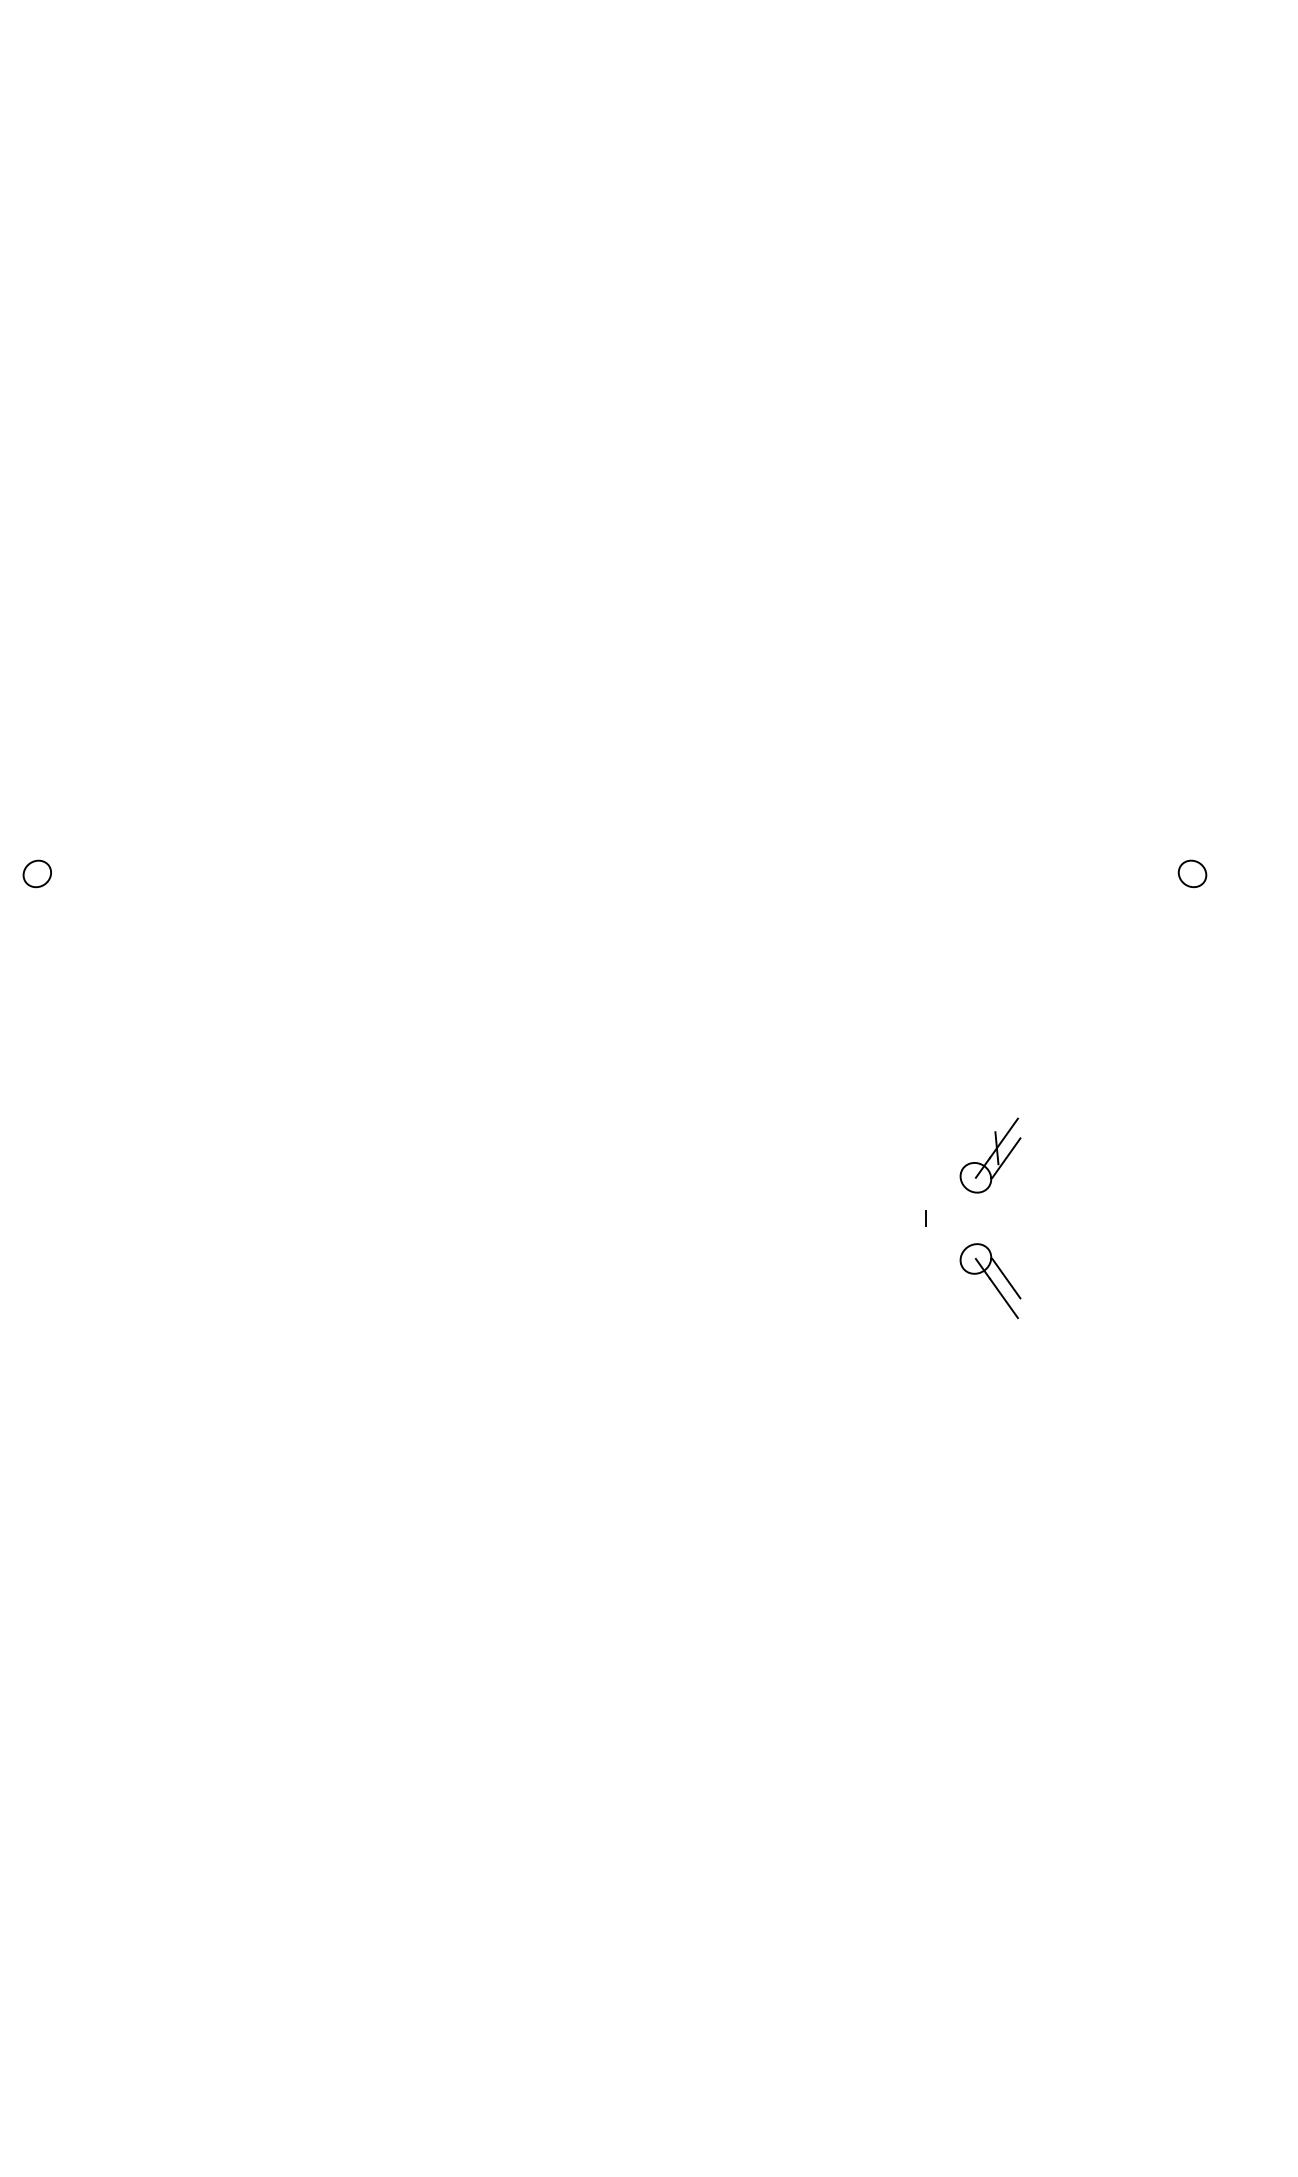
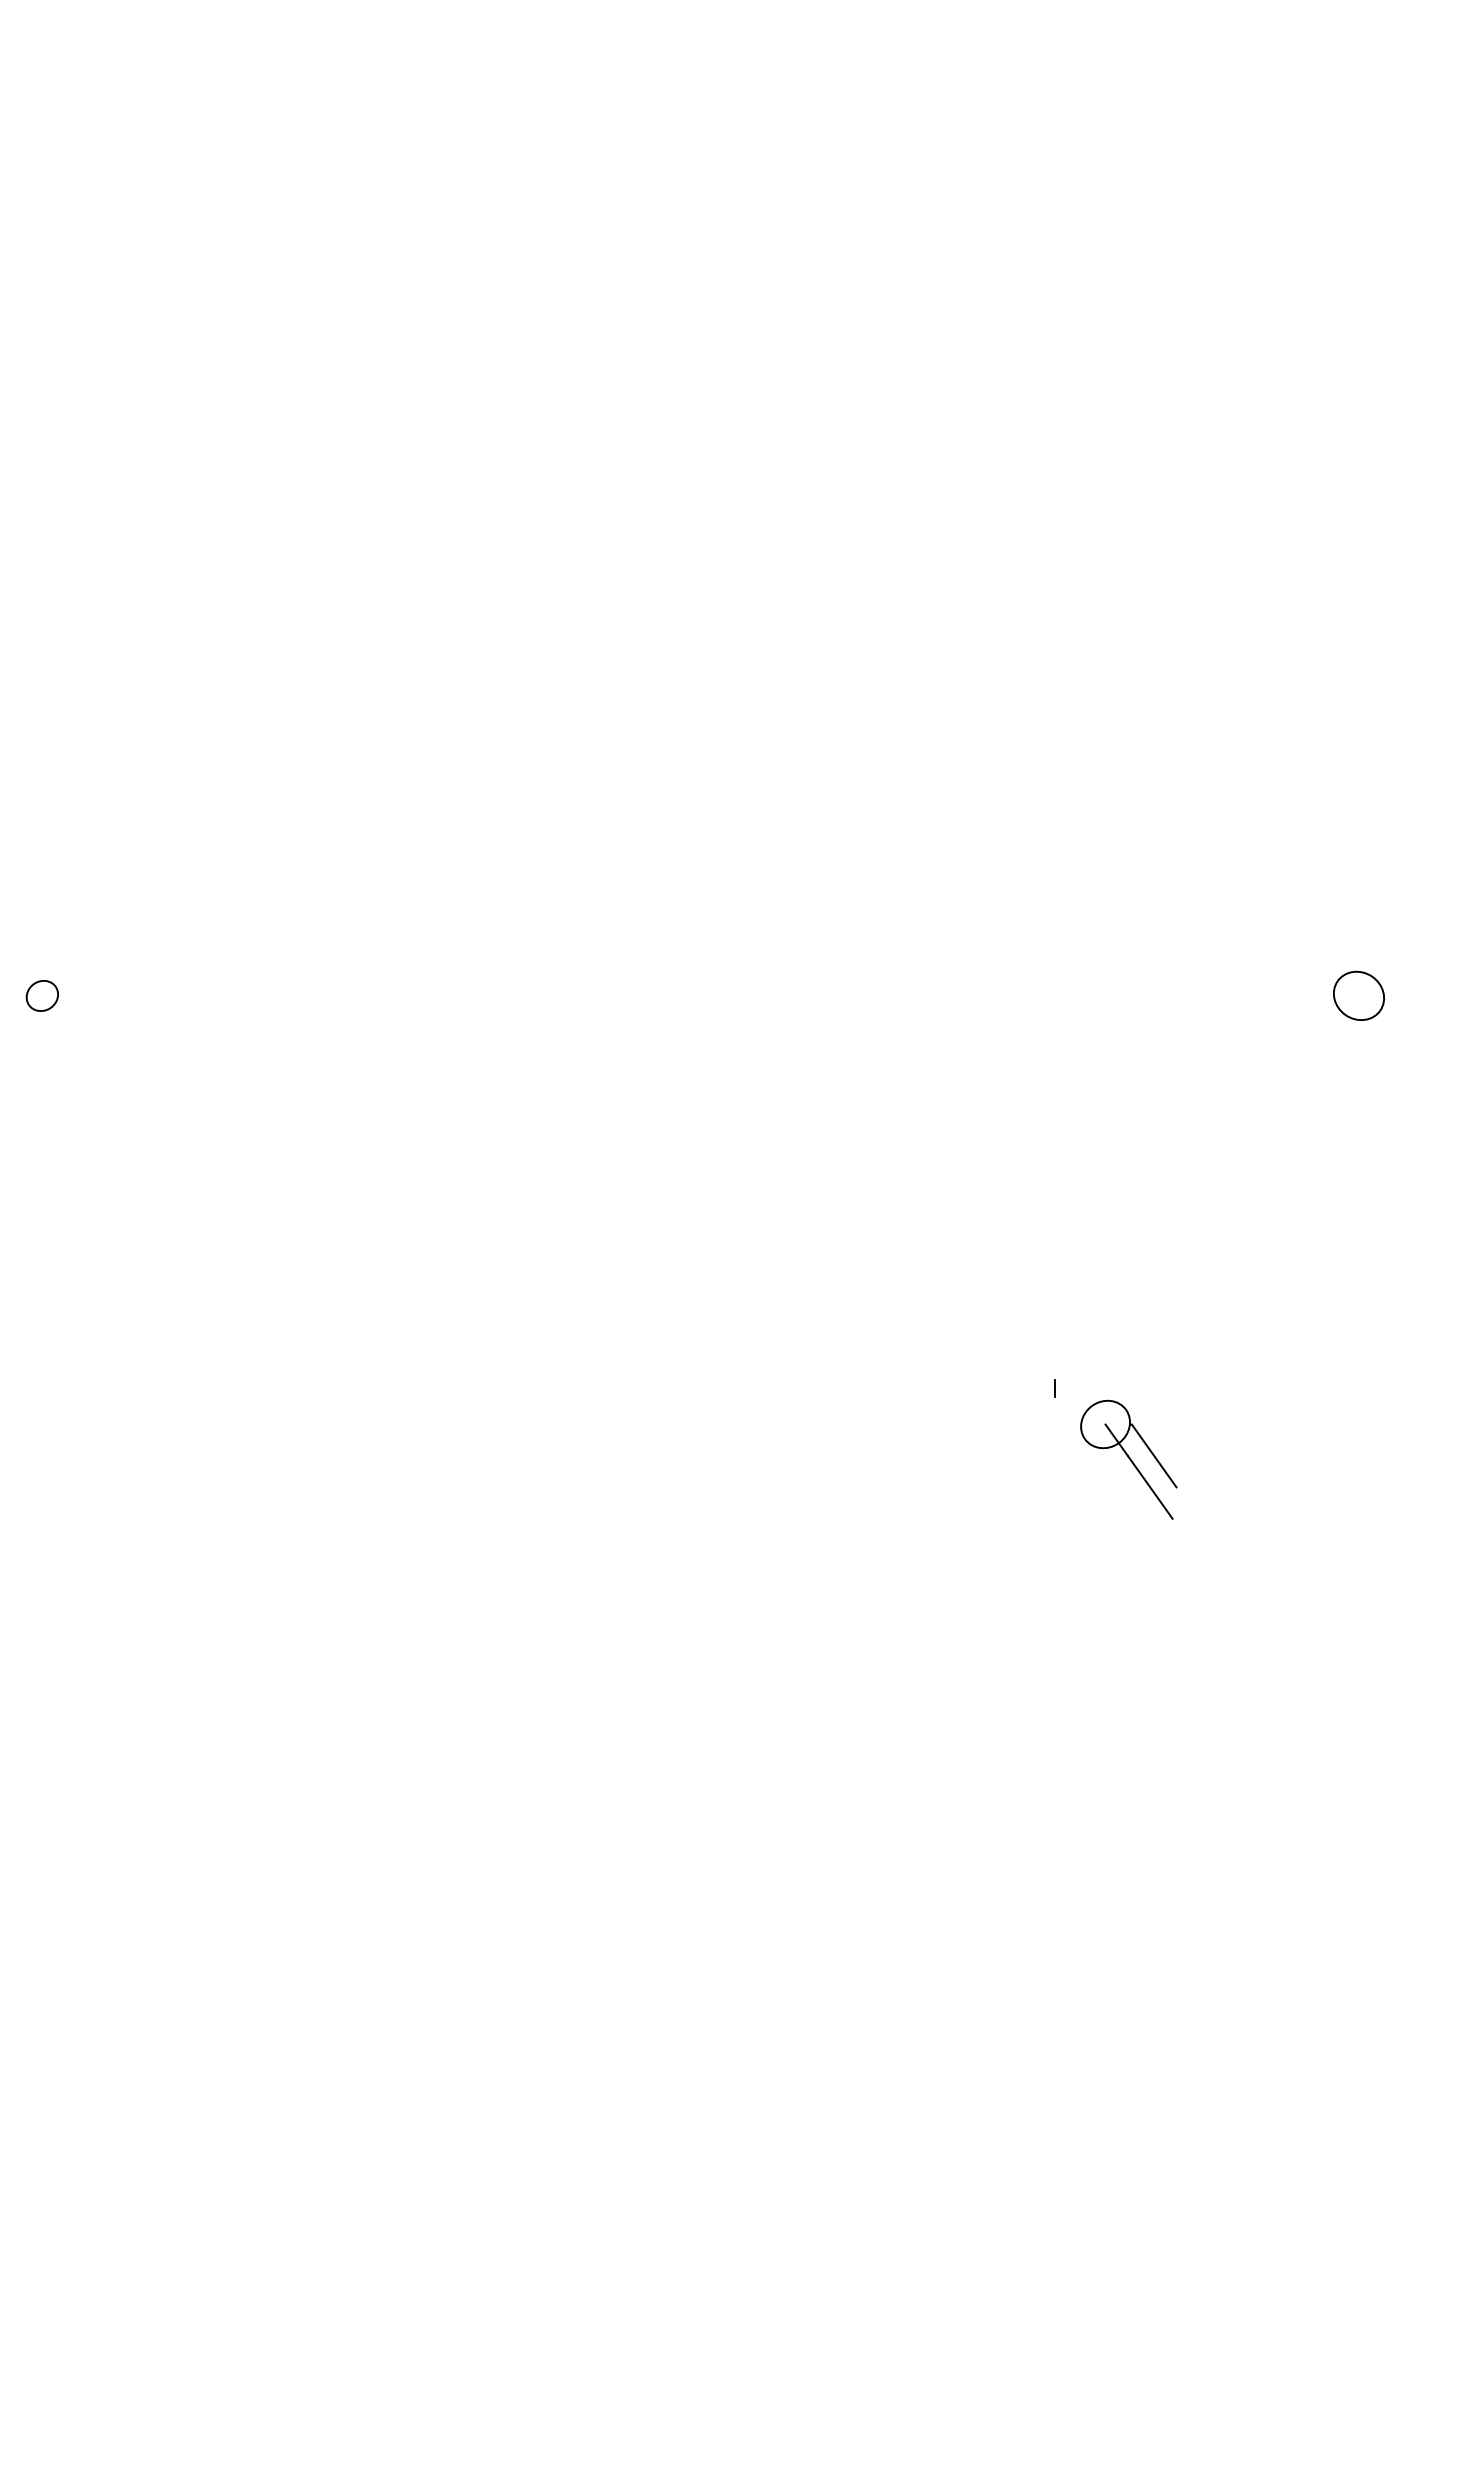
circle: (1192, 873) -> (1358, 995), size x1.6
part: (990, 1155) -> (1128, 1316), removed
part: (990, 1281) -> (1128, 1460), size x1.4

